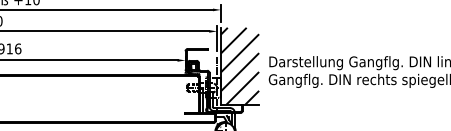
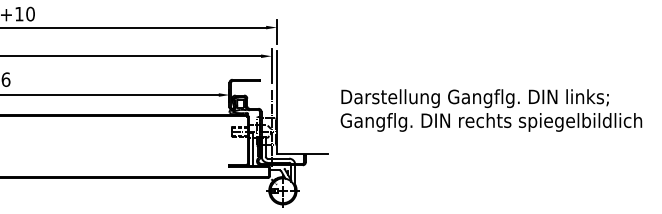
hatch: (239, 66) -> (301, 102), removed

